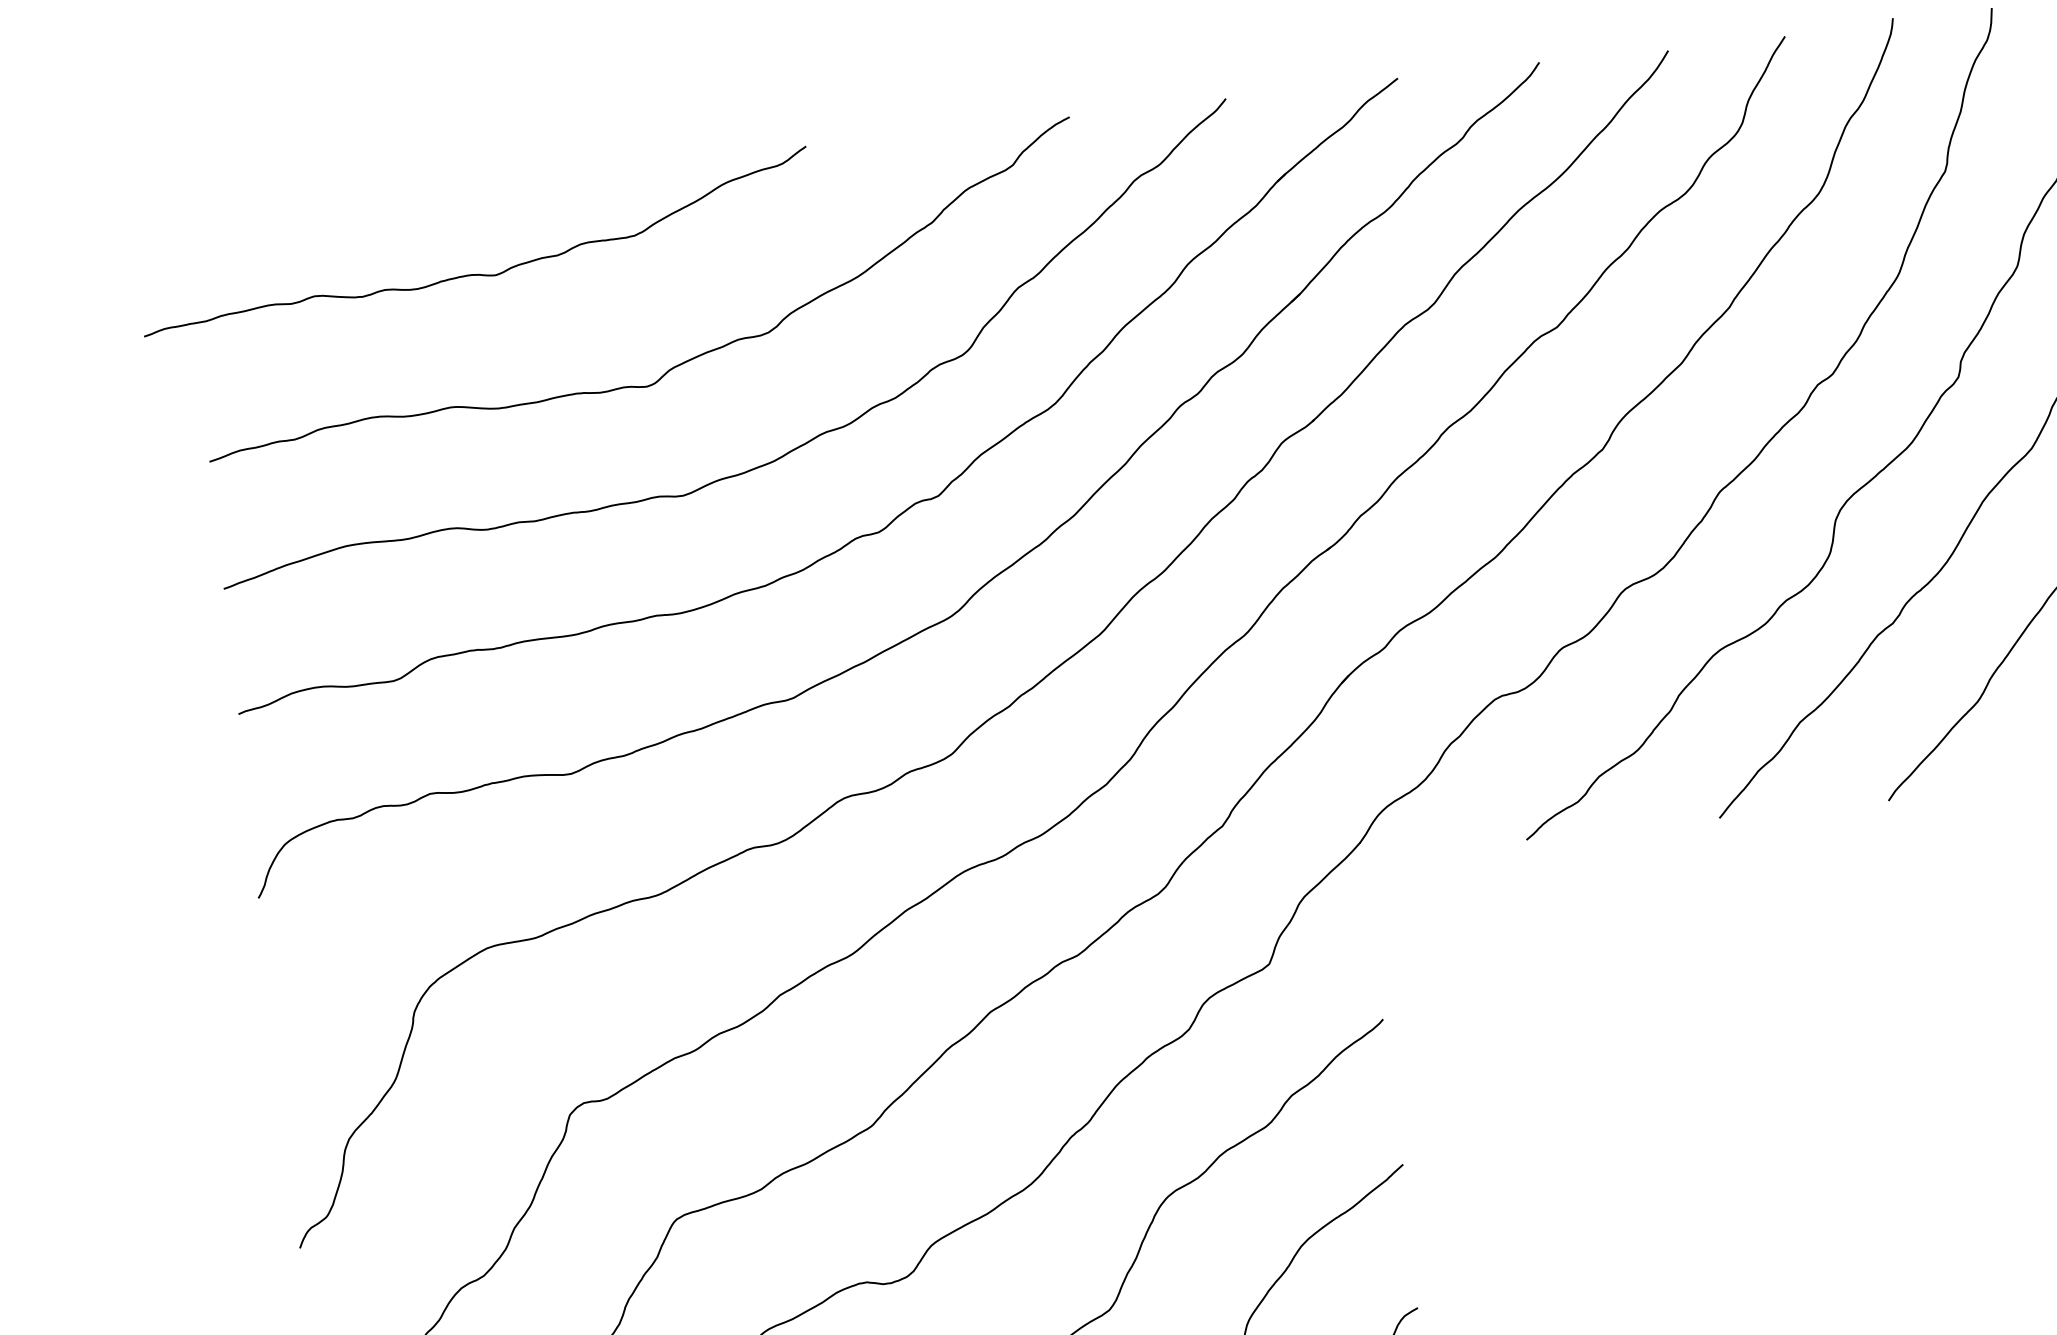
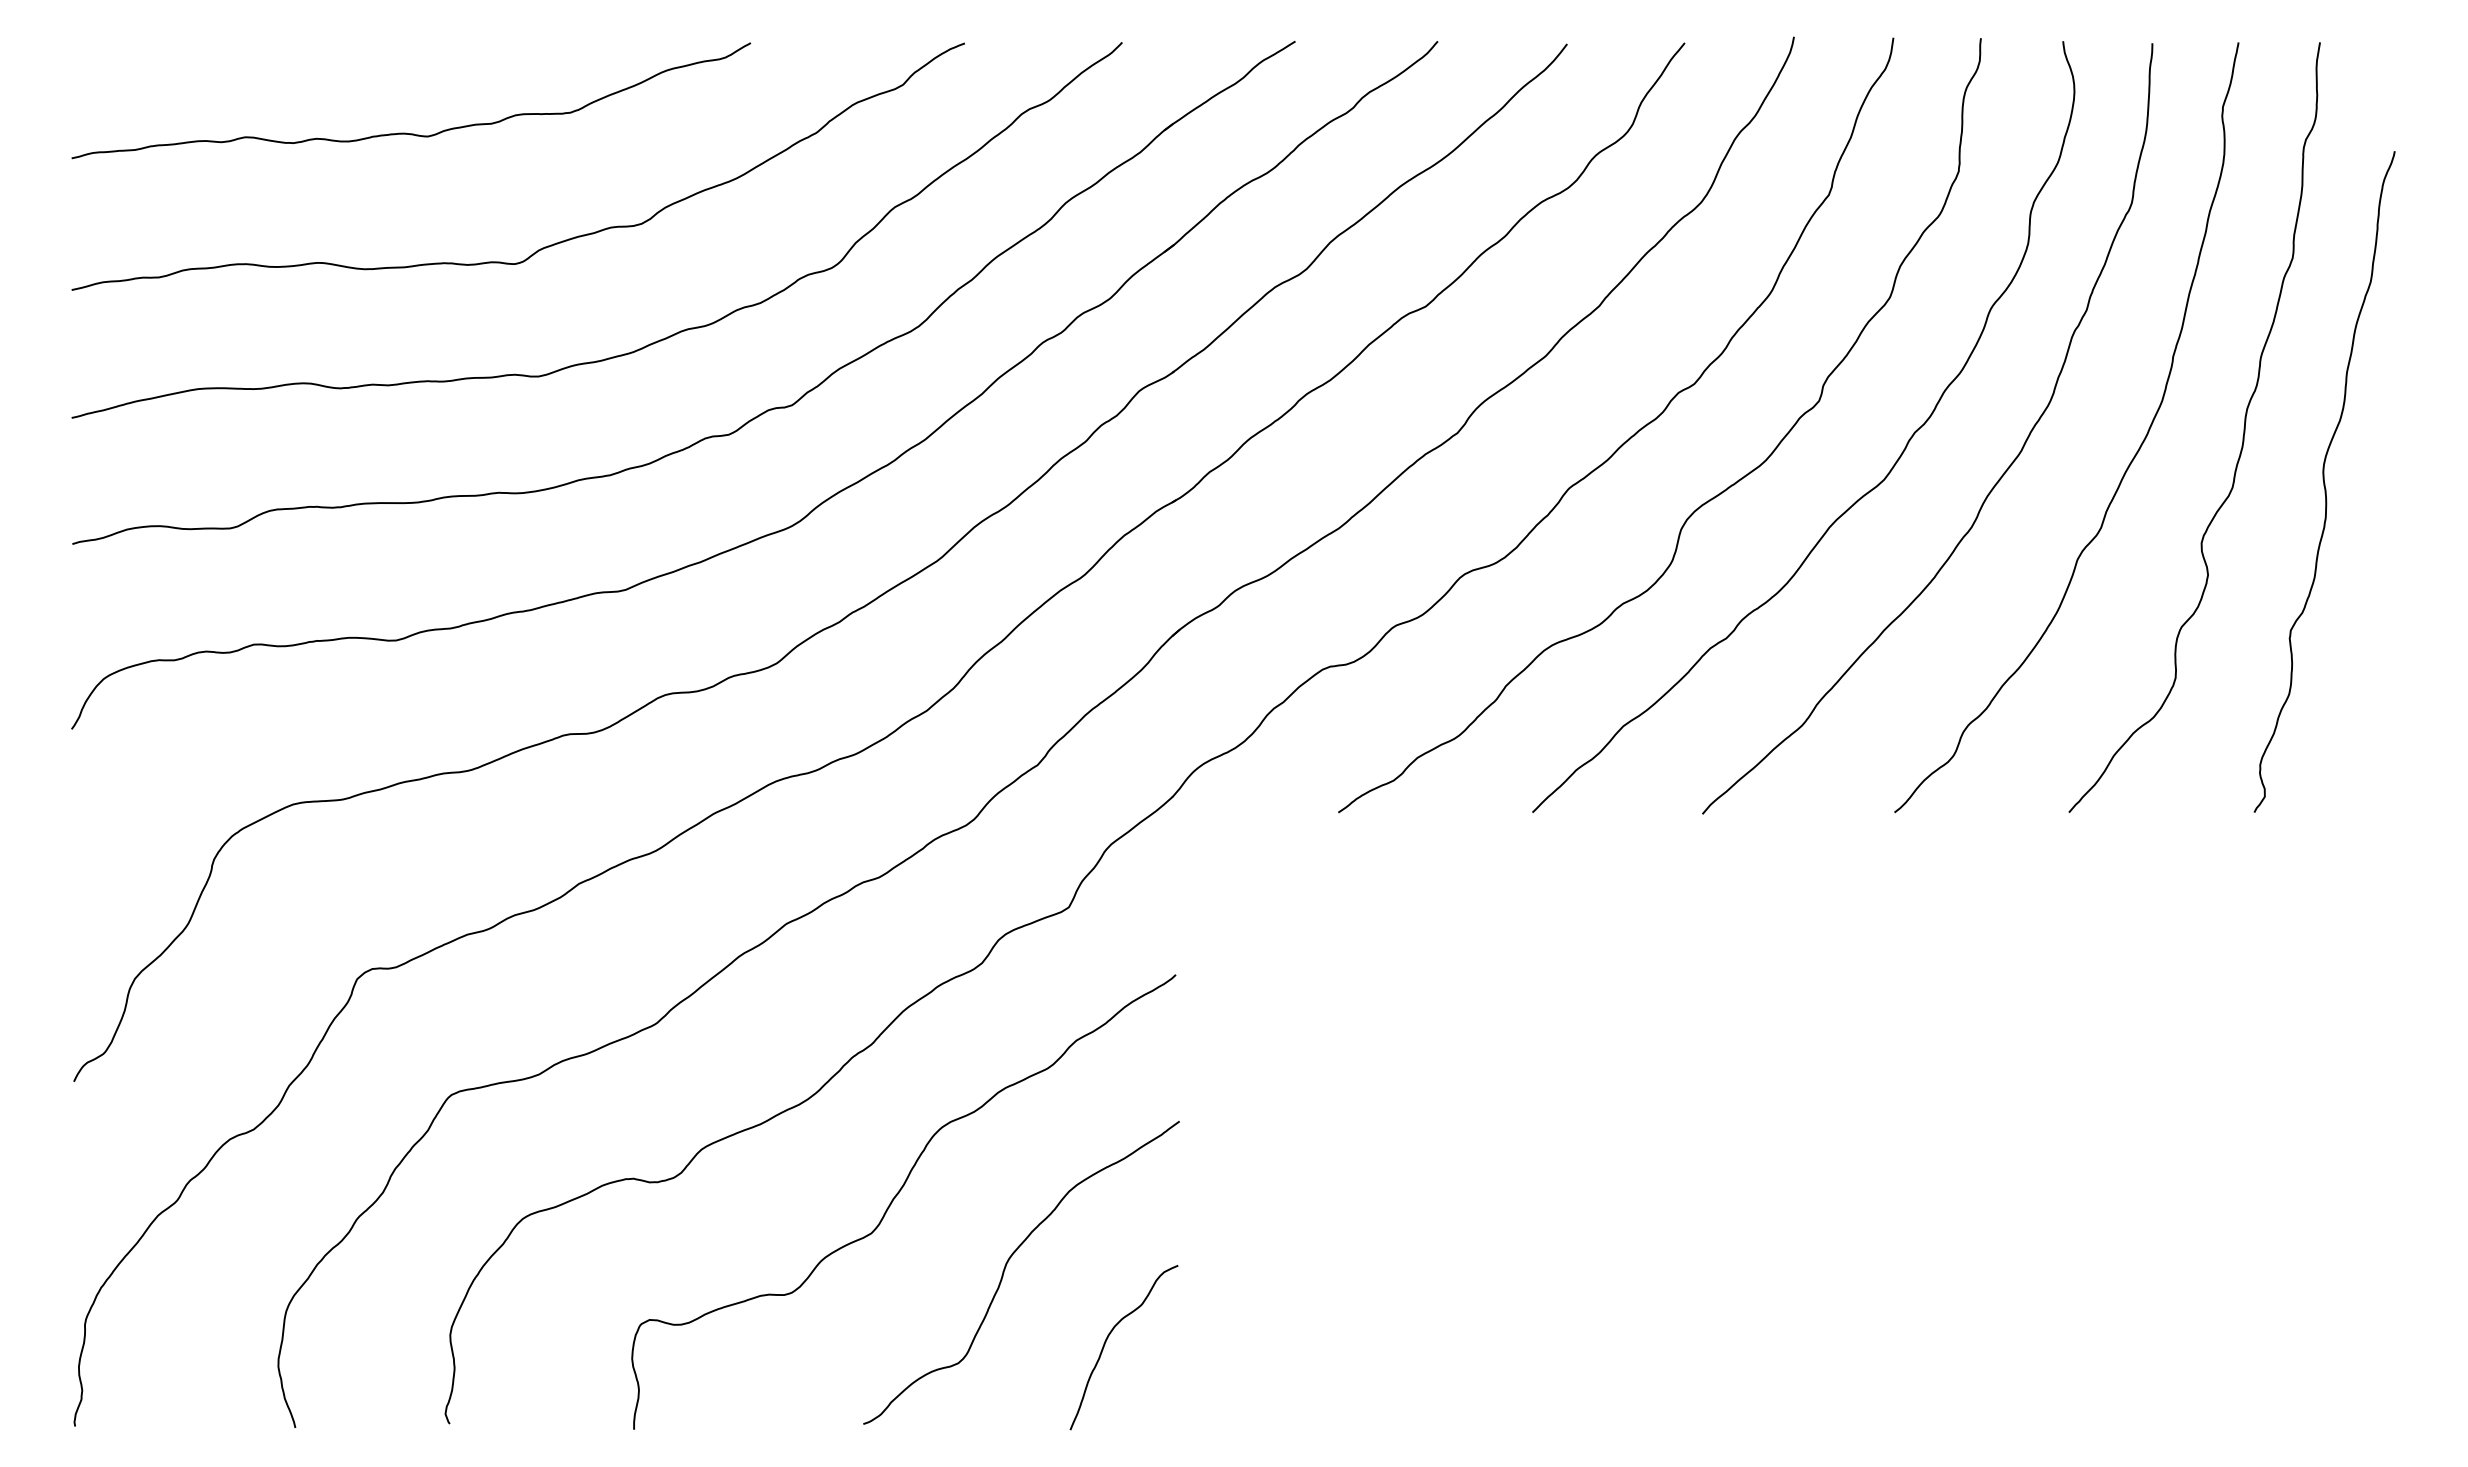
curve: (472, 273) -> (405, 132), moved

